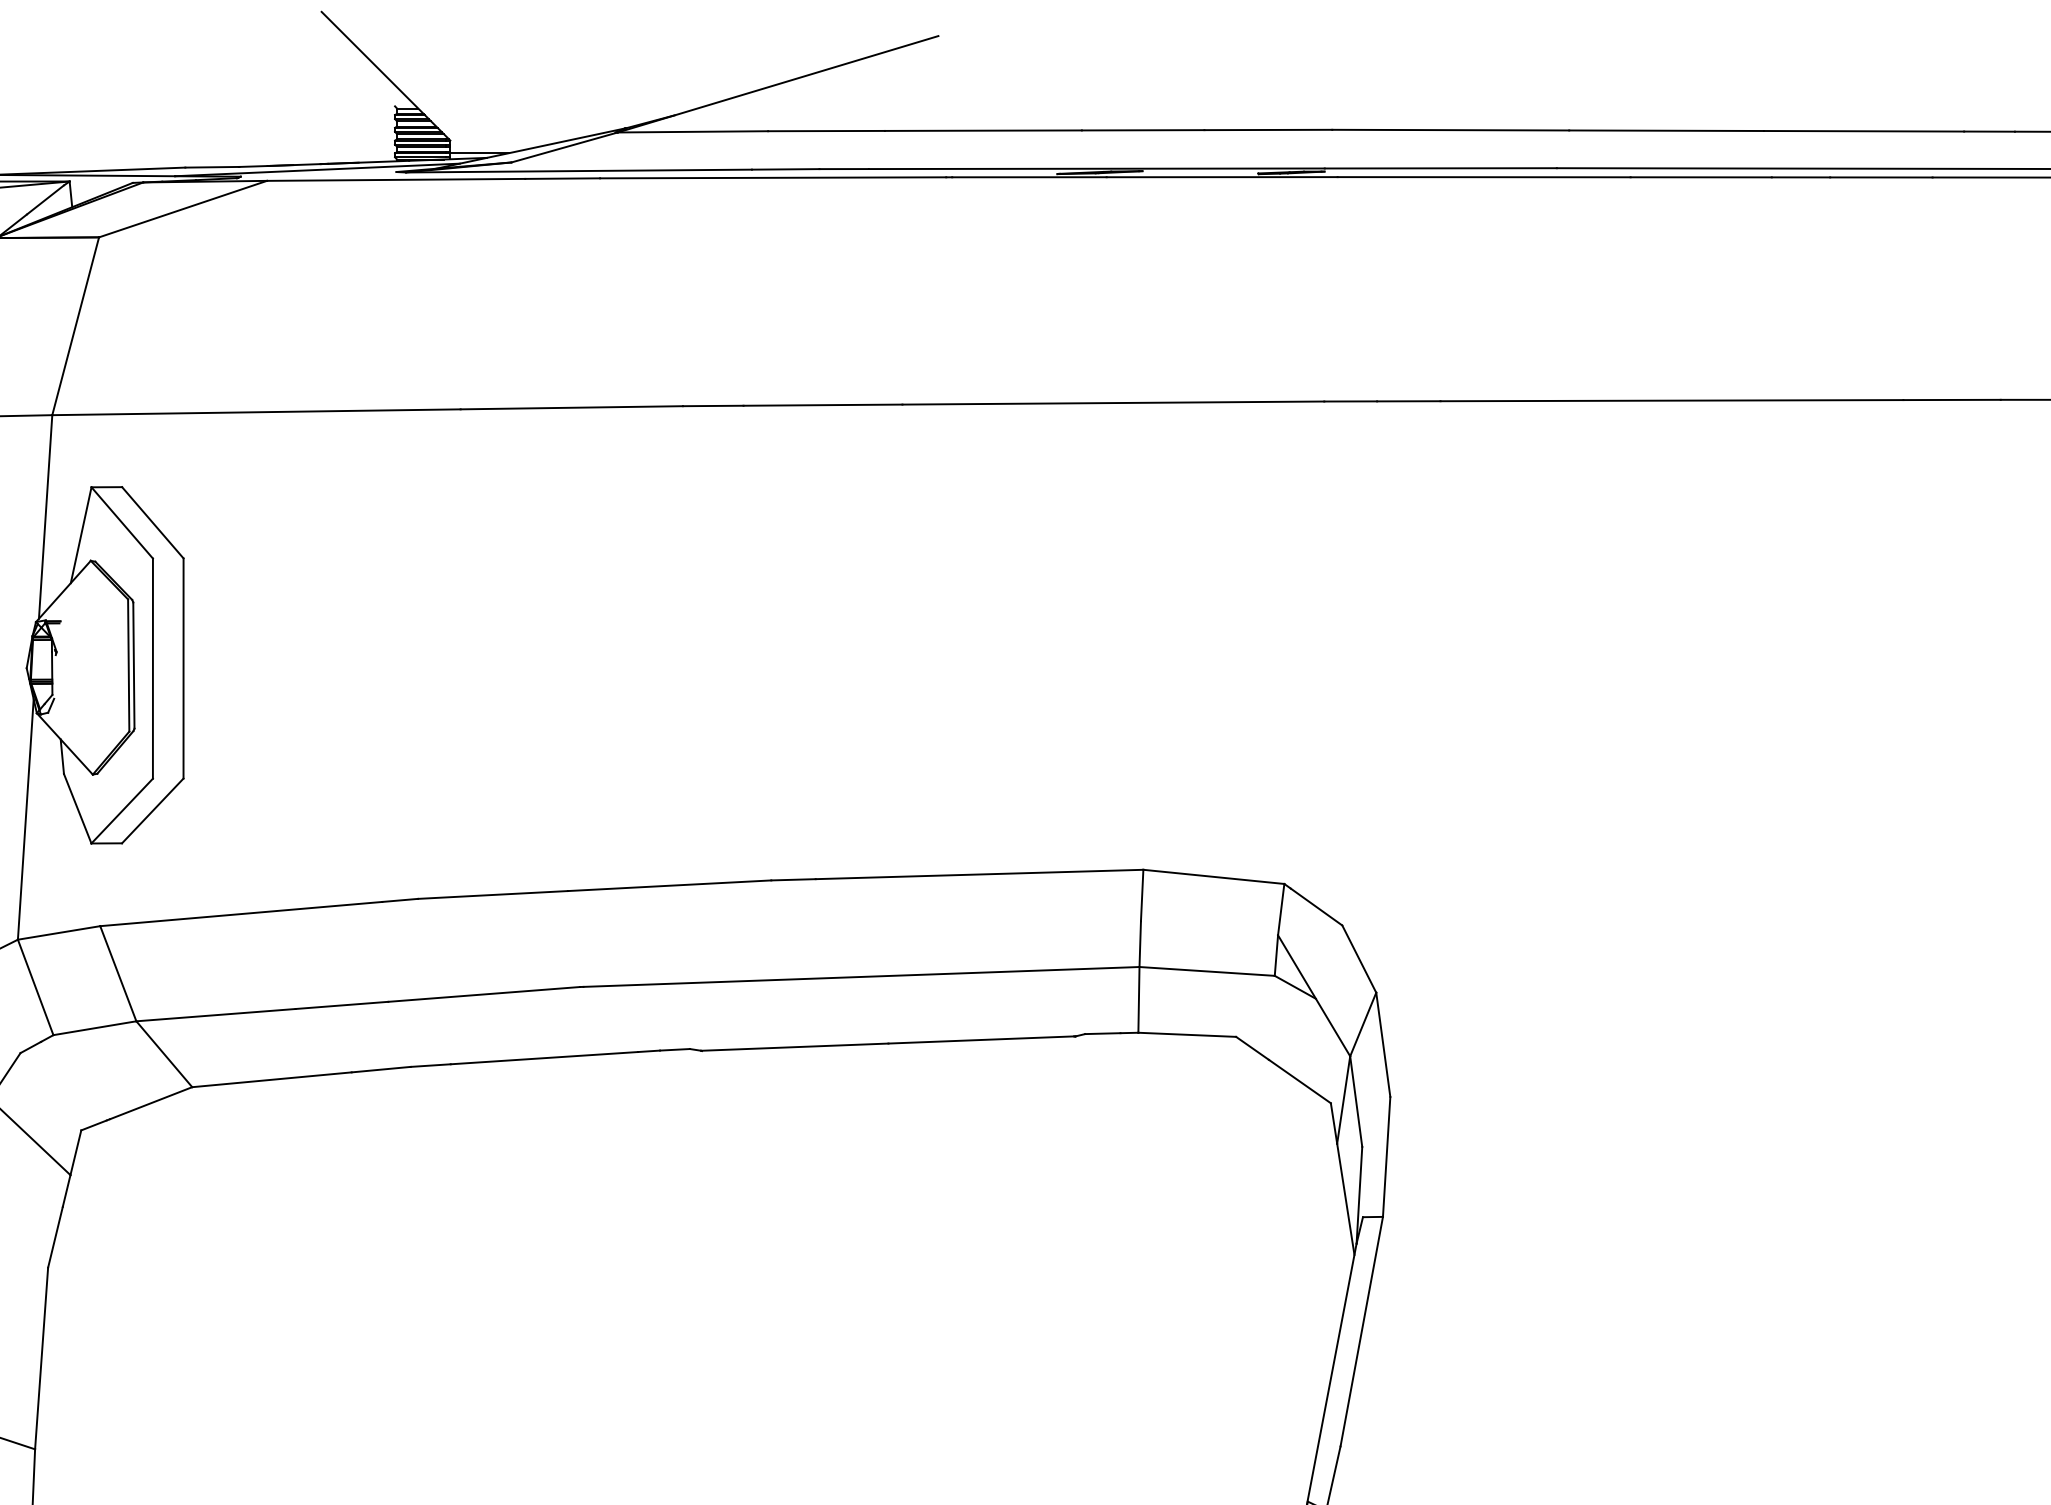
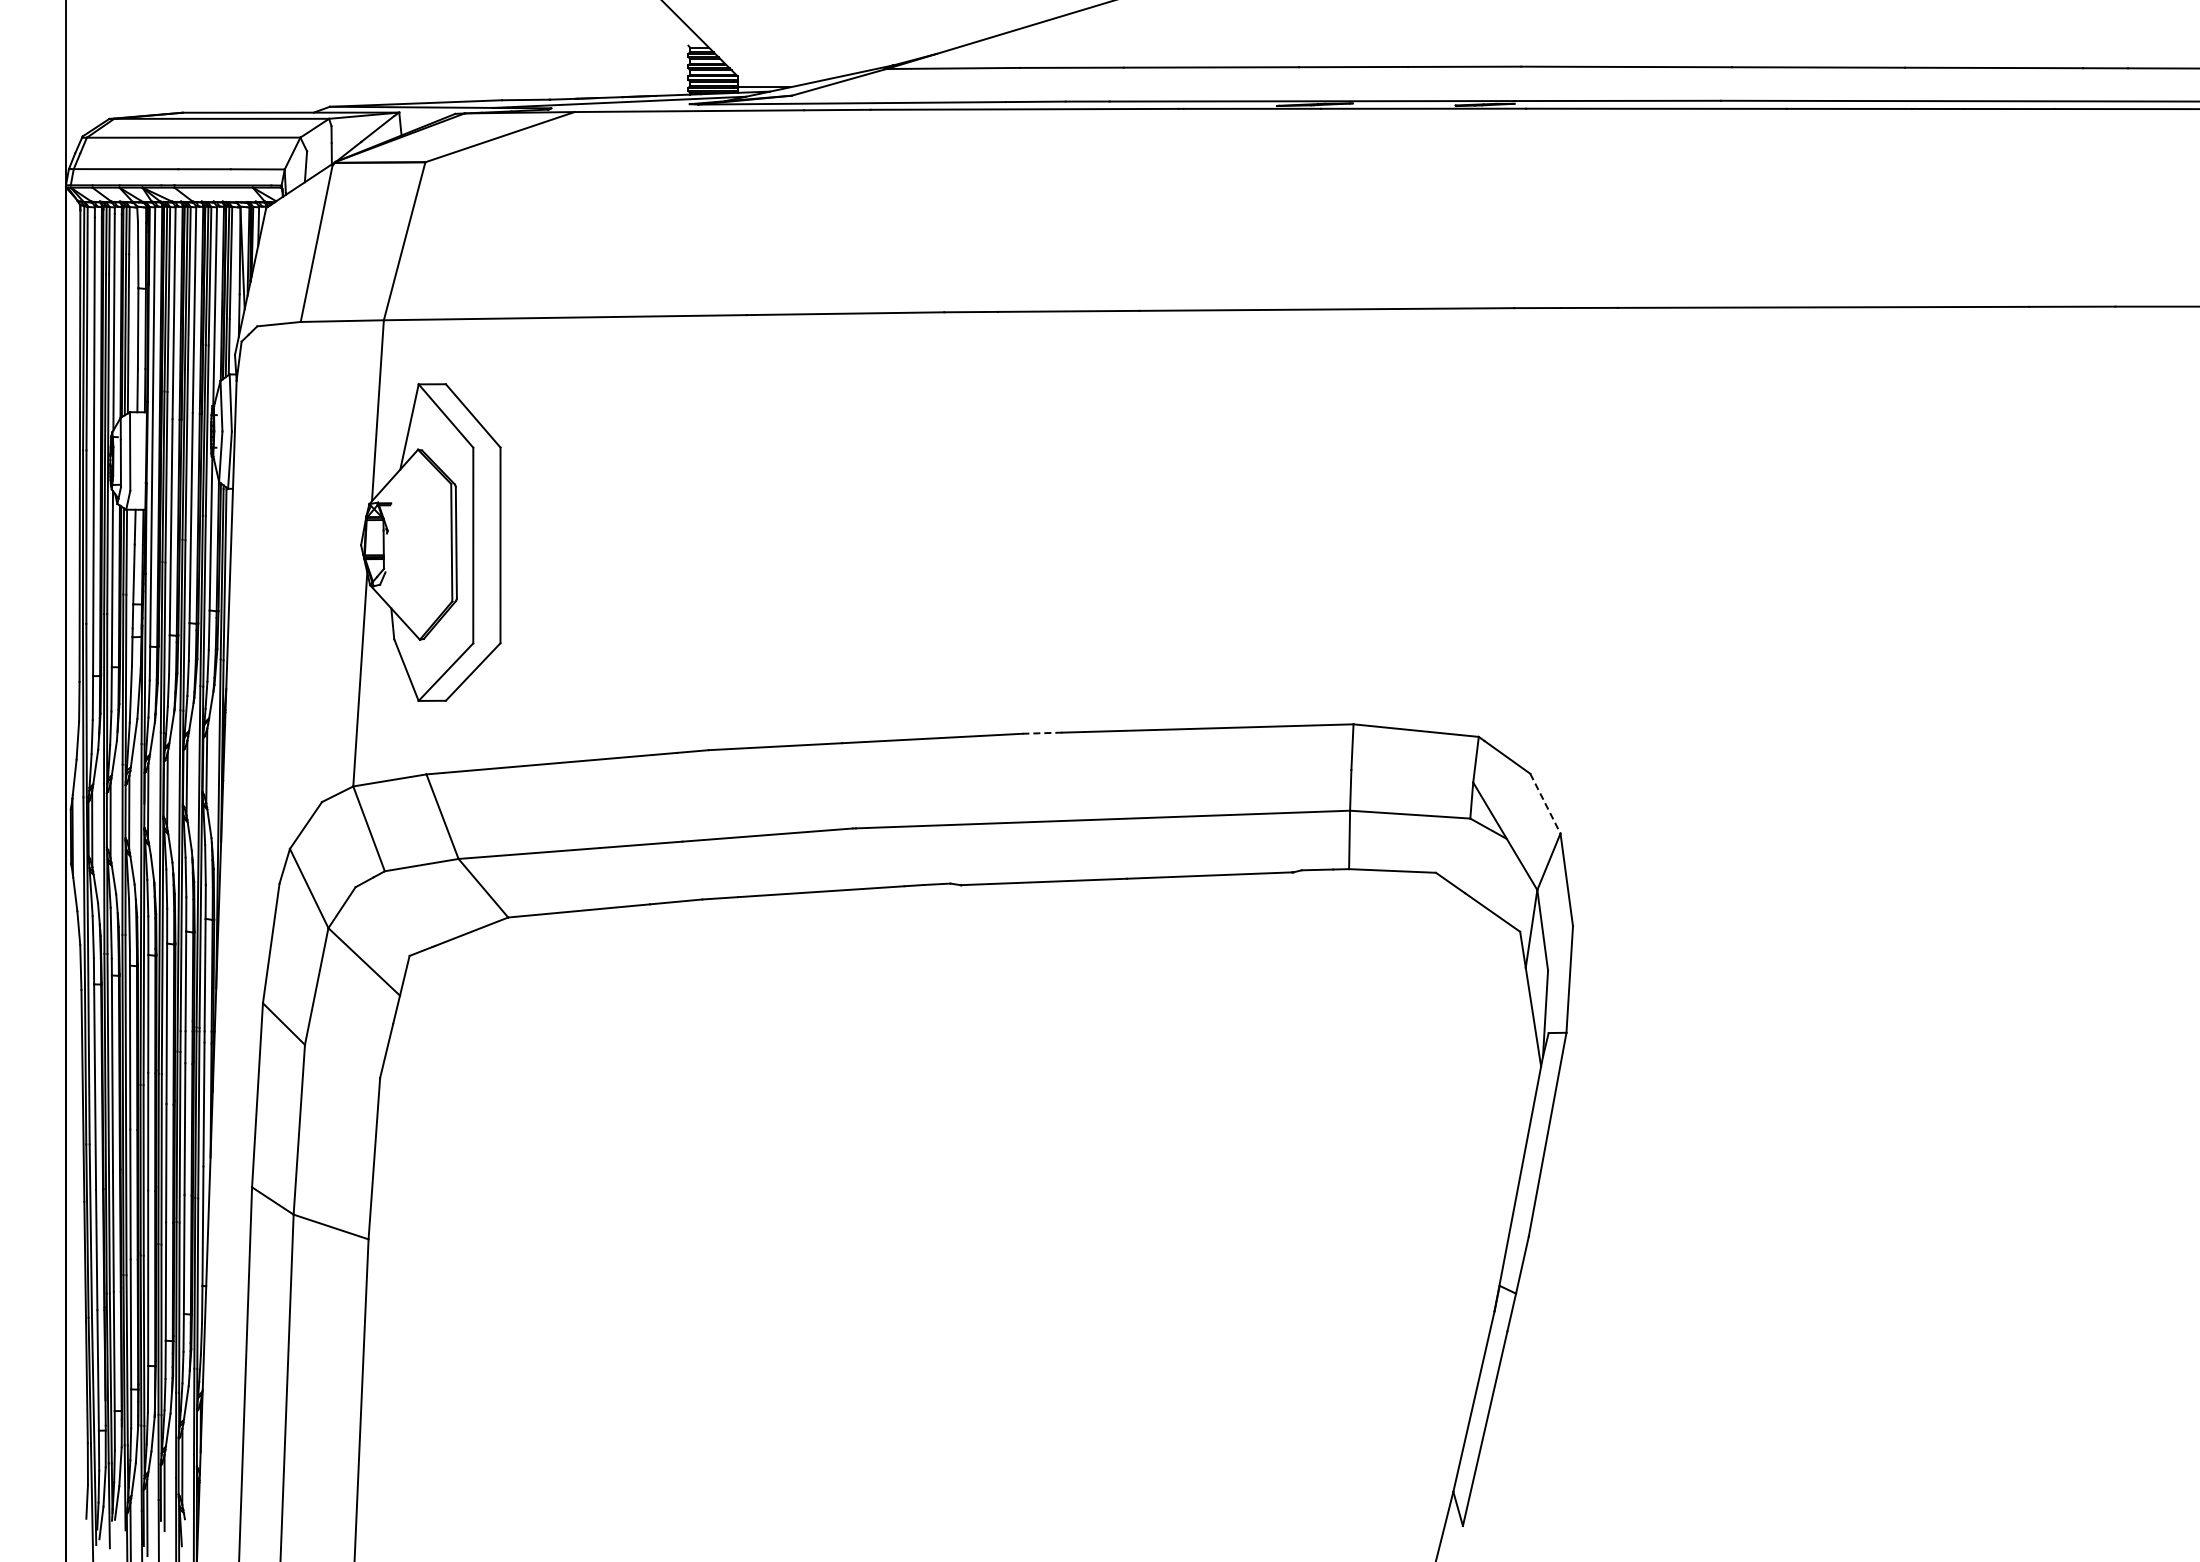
line: (793, 880) -> (1042, 733), solid -> dashed
line: (1359, 960) -> (1545, 804), solid -> dashed

